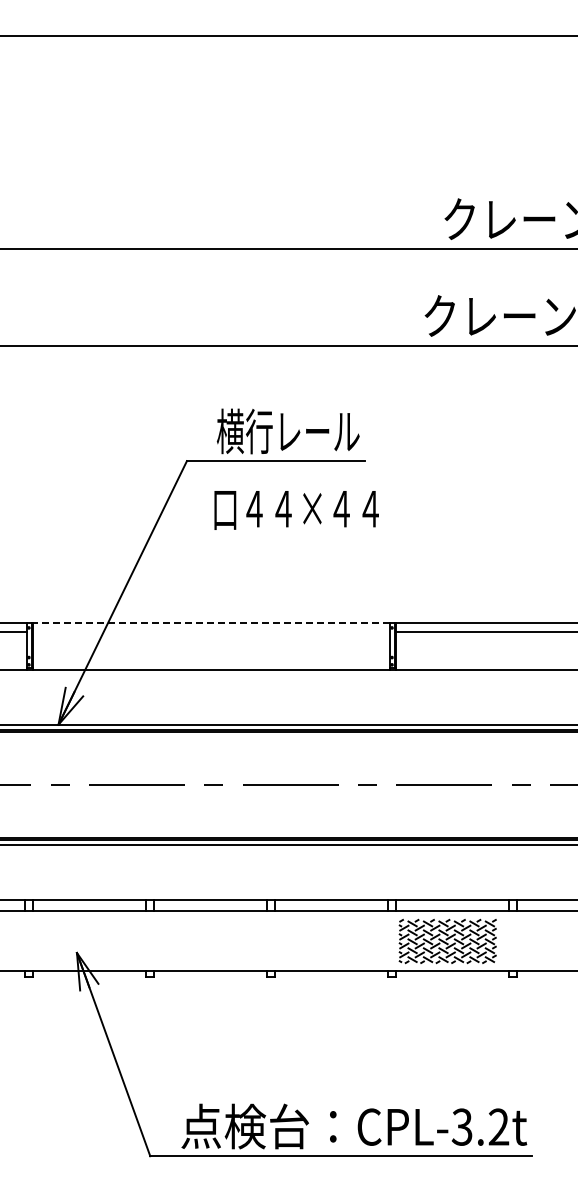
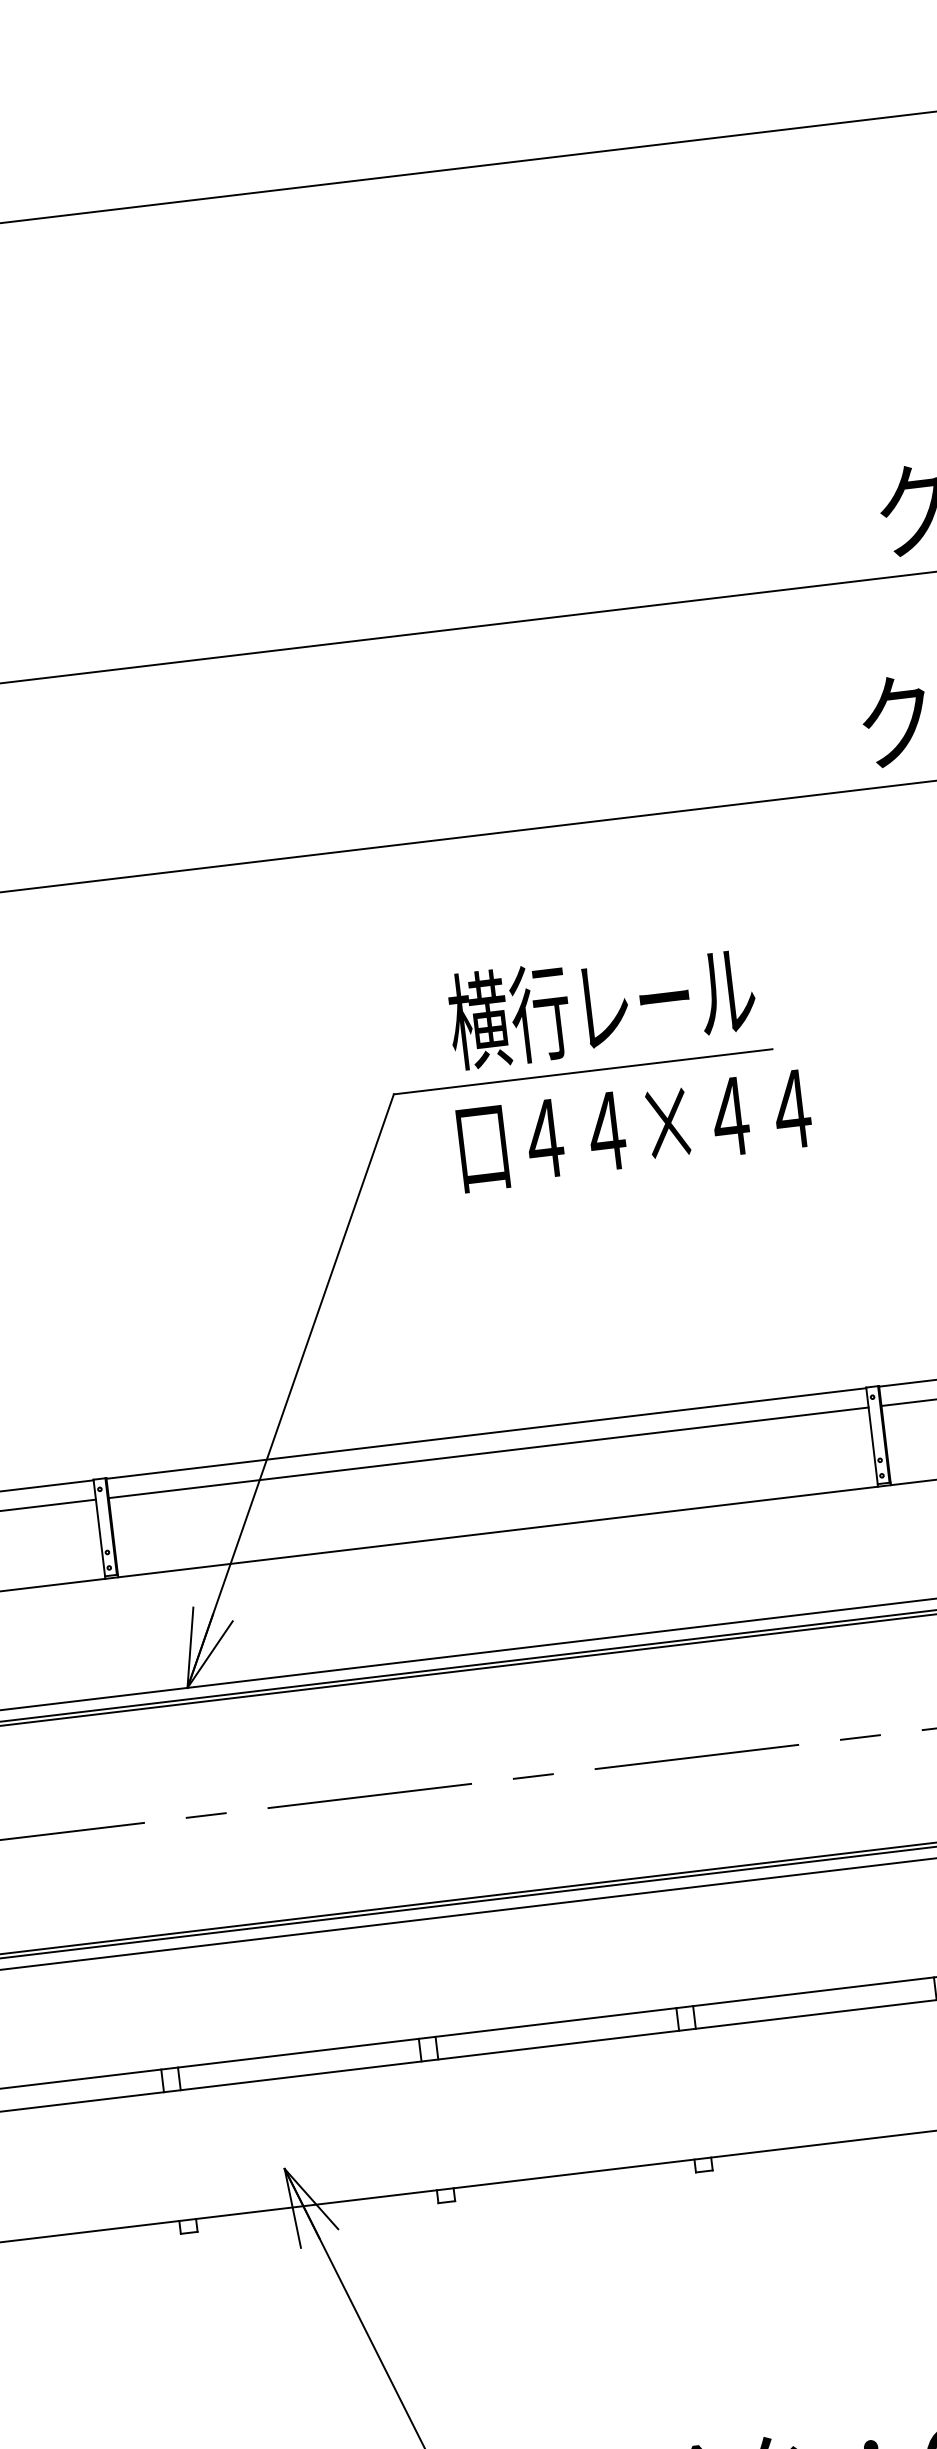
text: (296, 510) -> (634, 1131), moved
line: (211, 623) -> (487, 1433), dashed -> solid
line: (210, 632) -> (487, 1453), added

